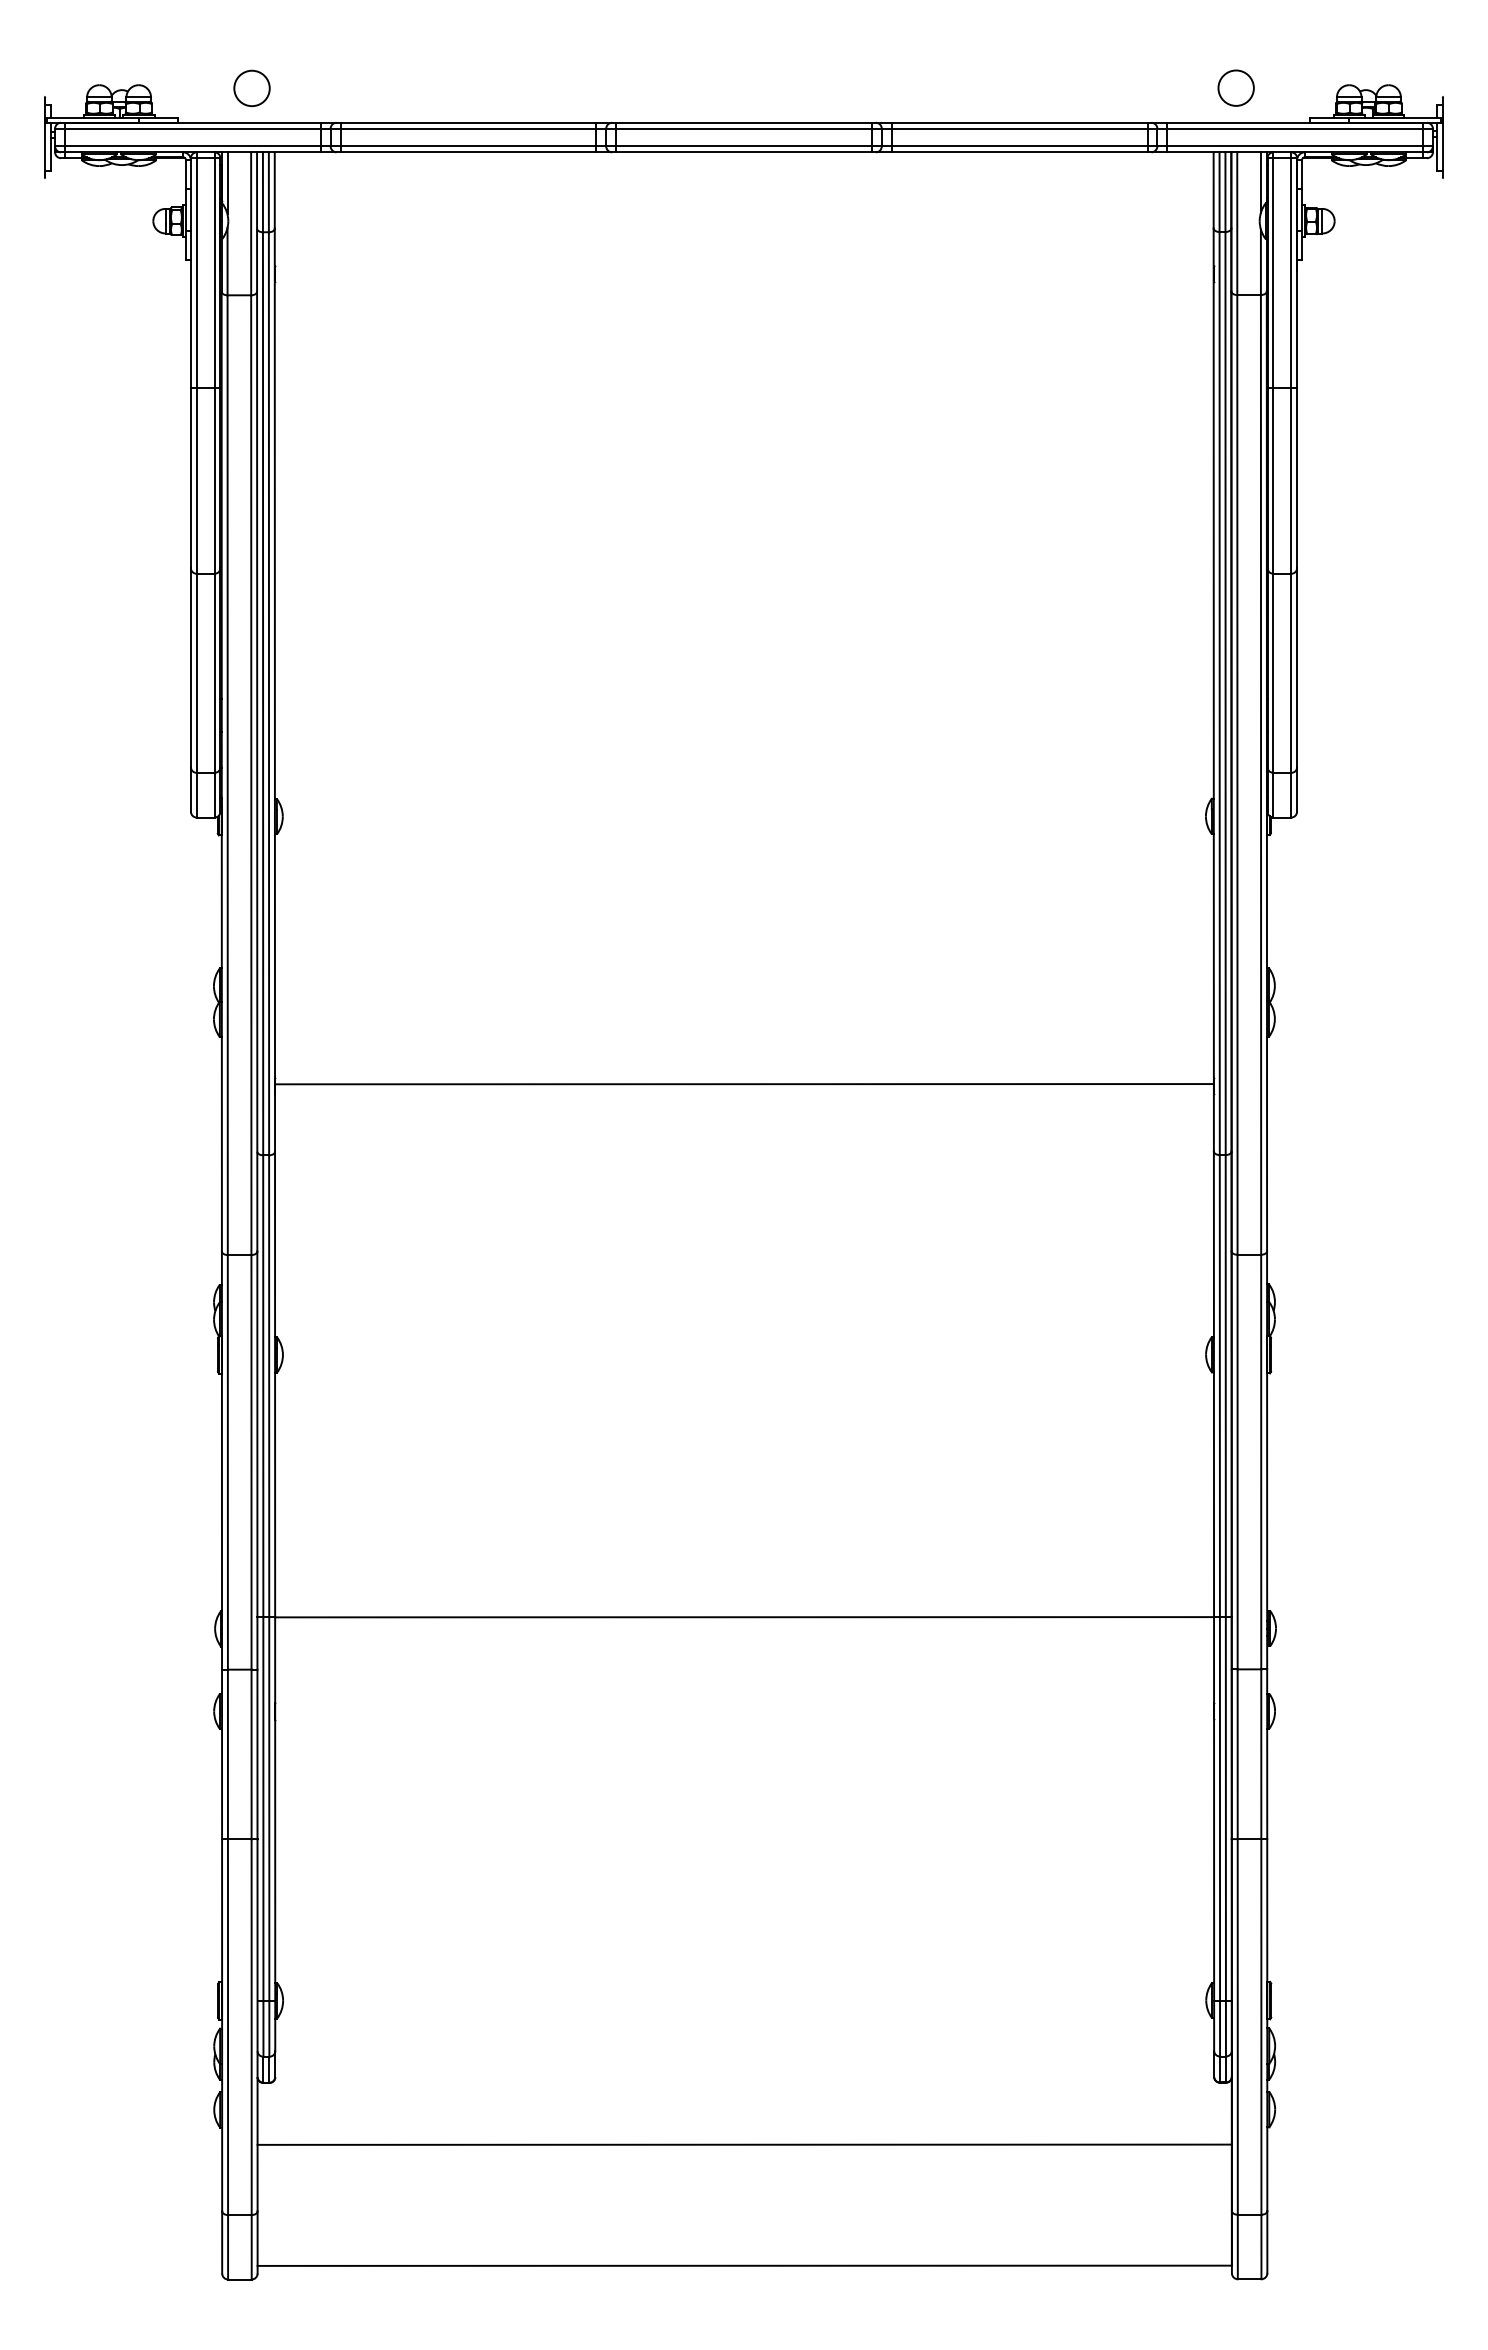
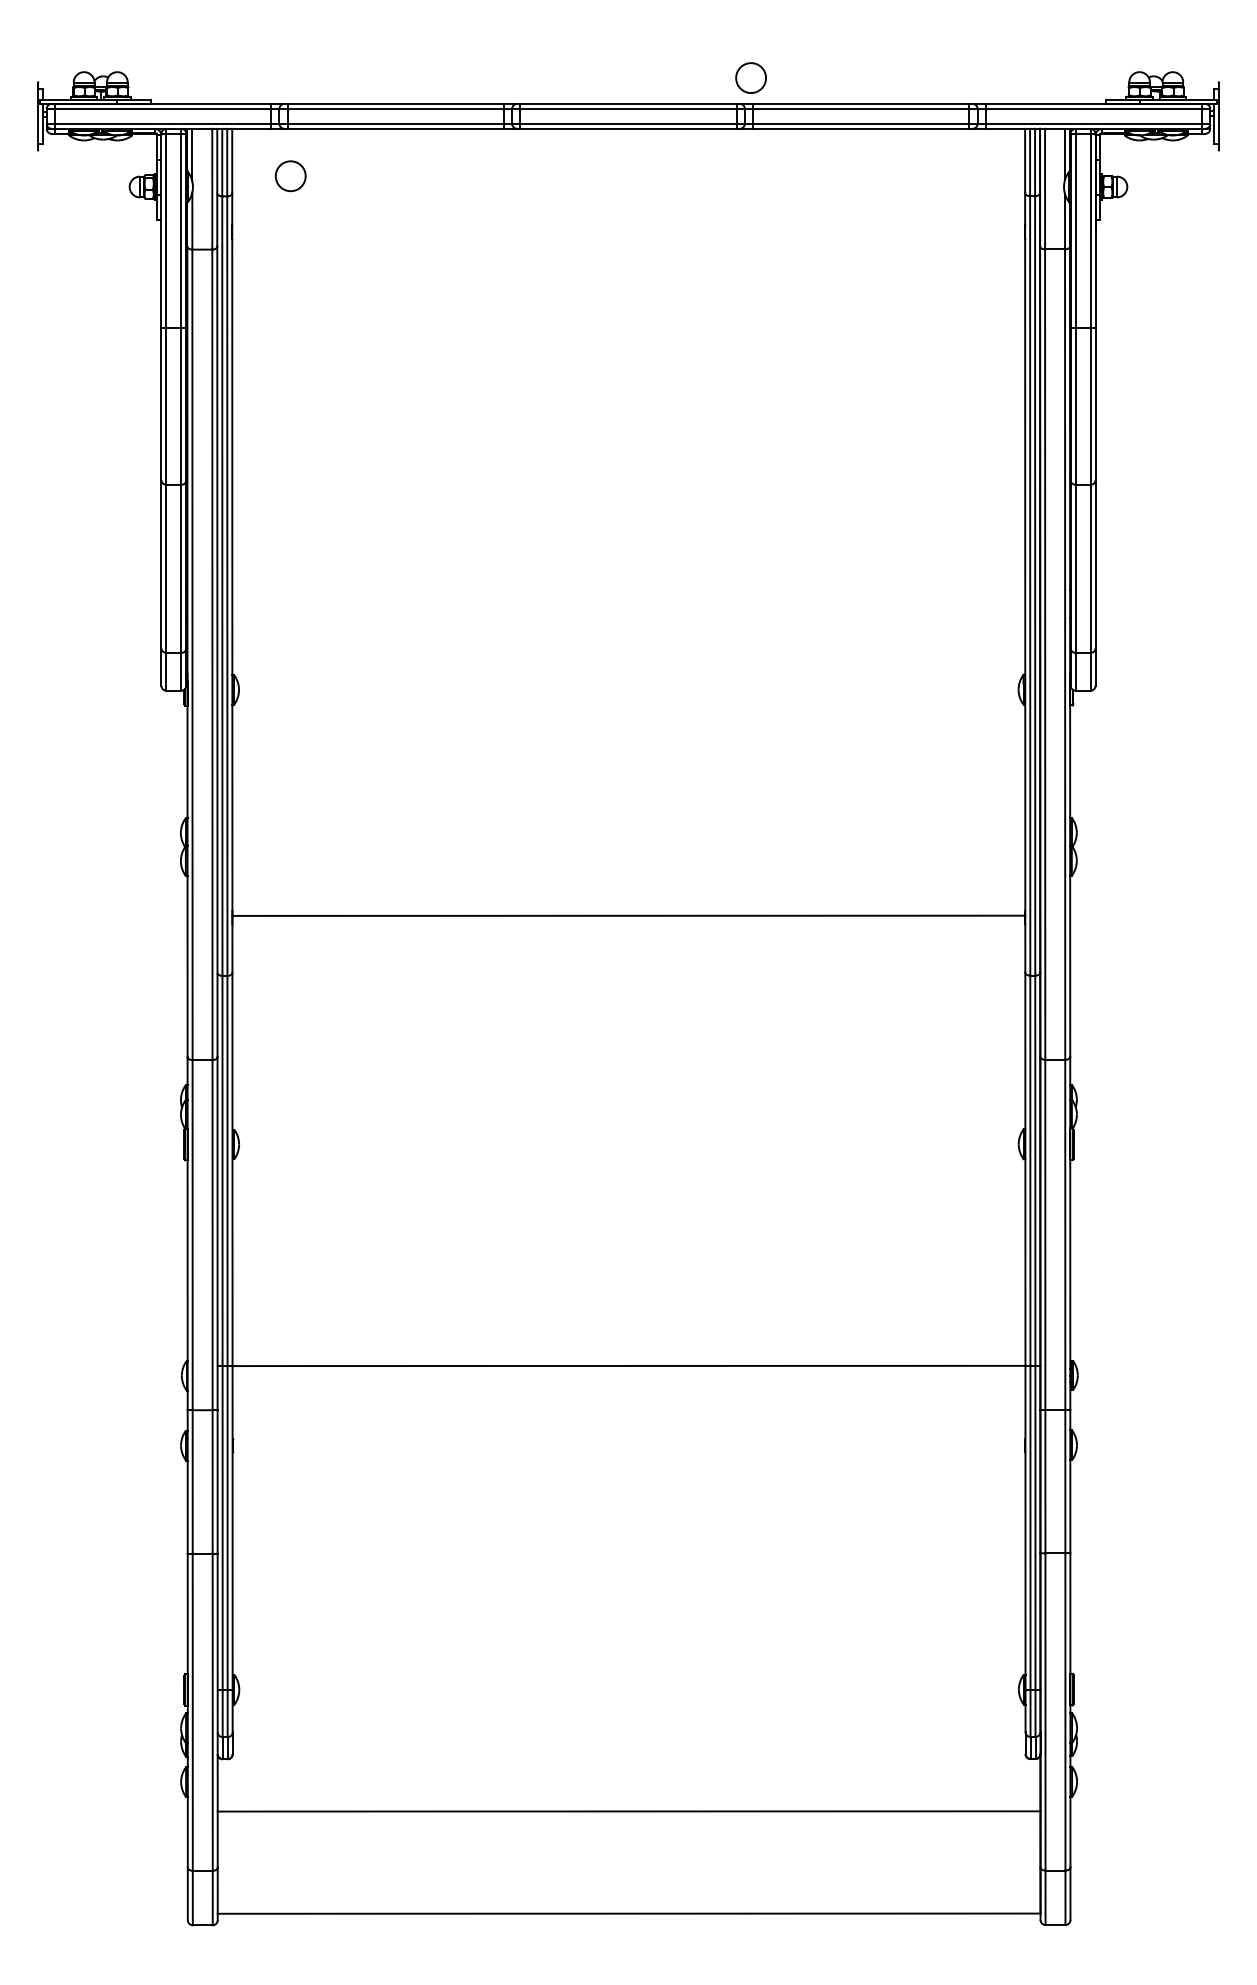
circle: (1235, 87) -> (750, 77), moved
circle: (251, 88) -> (290, 176), moved

